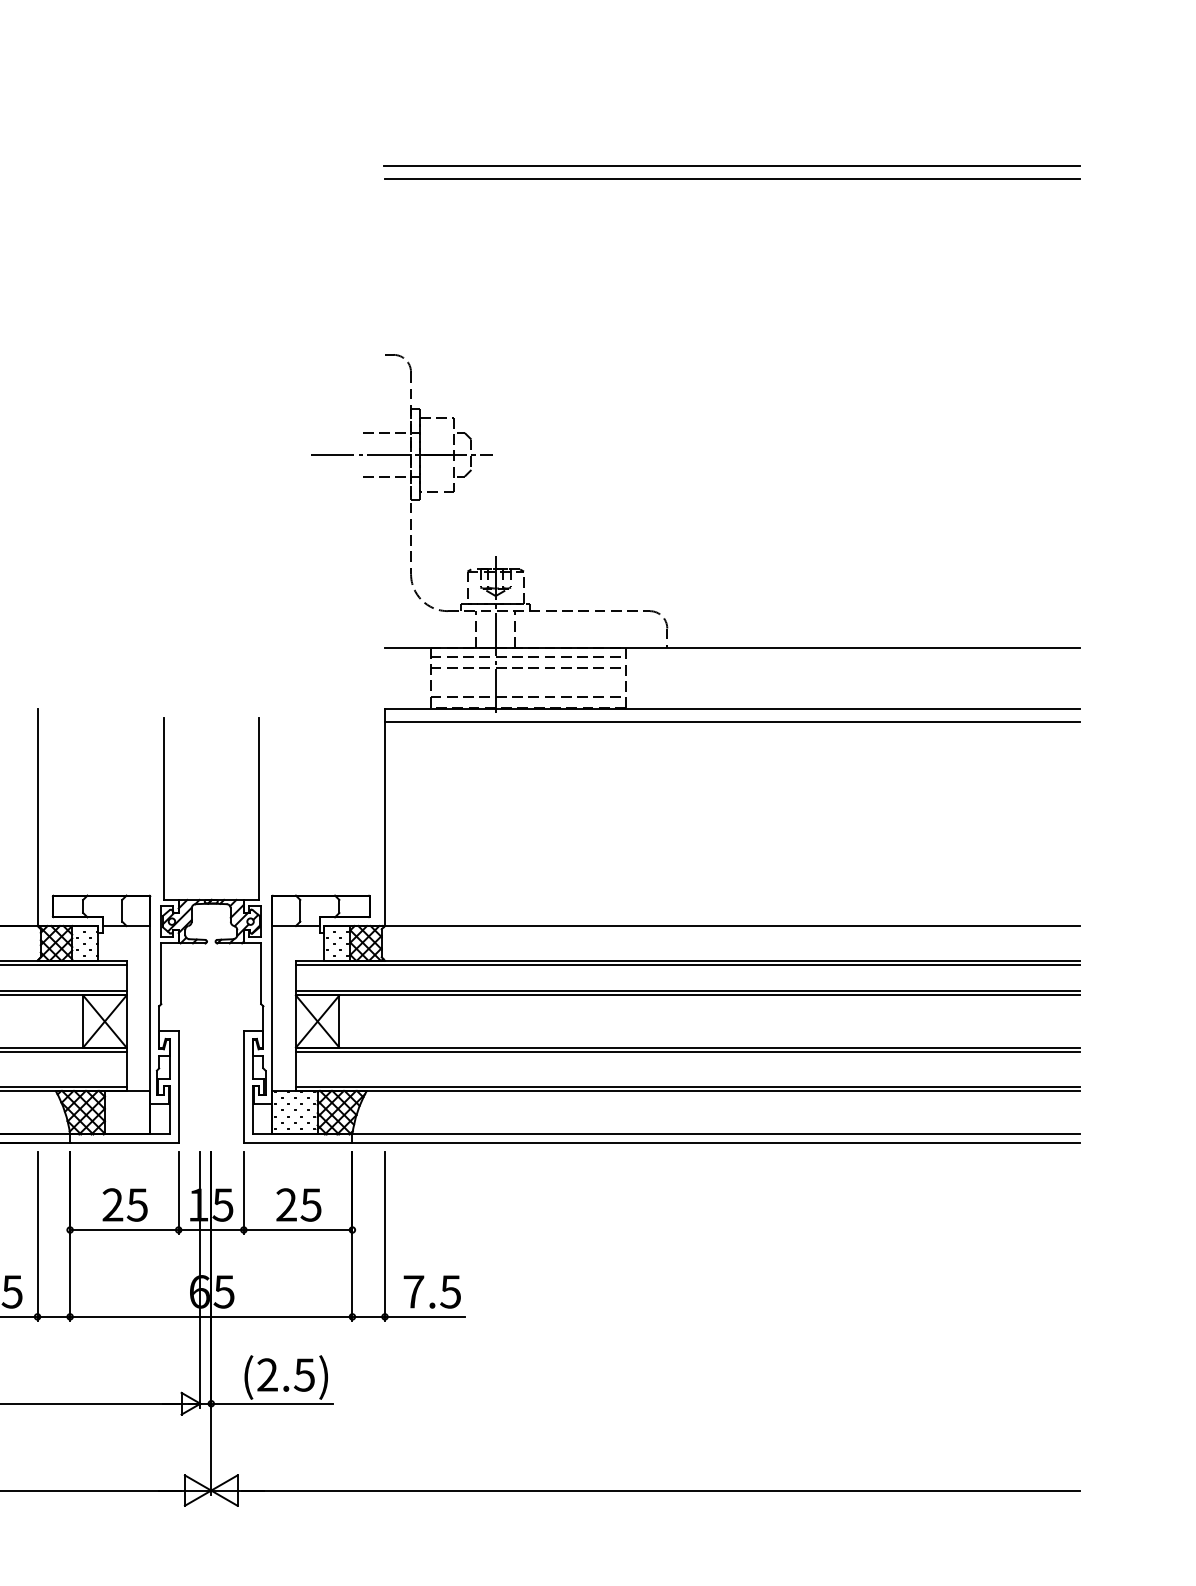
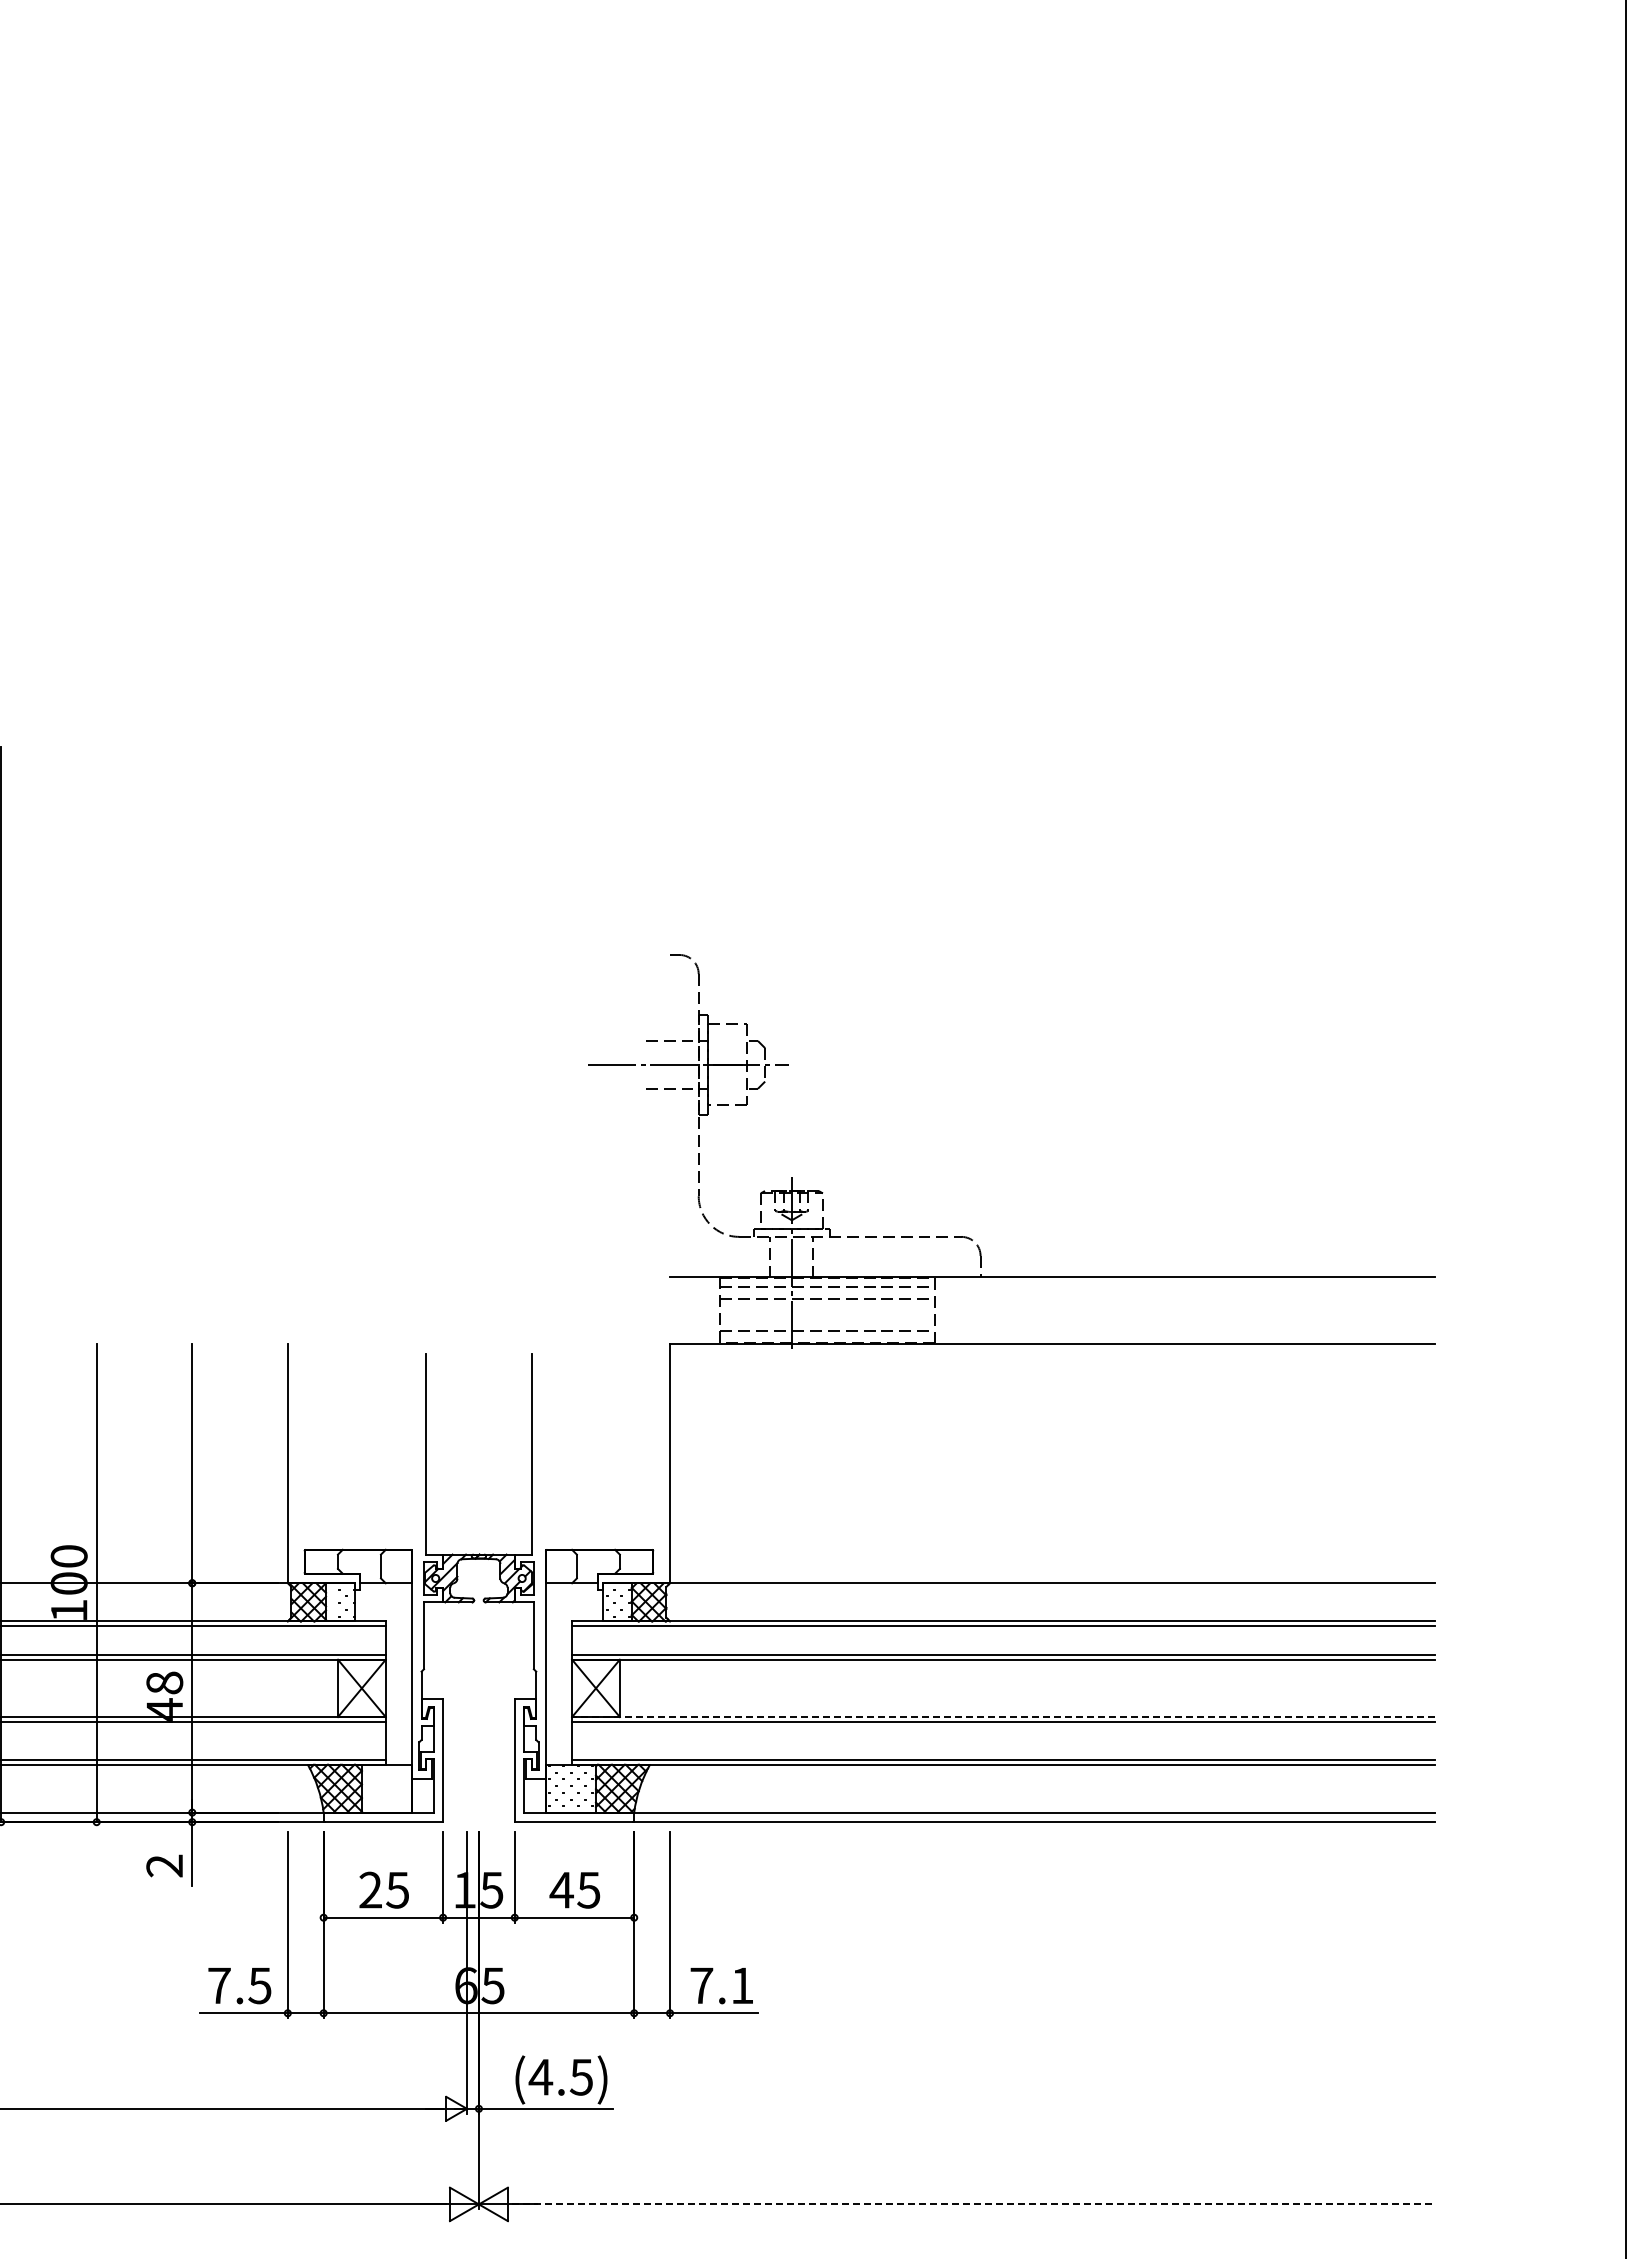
line: (731, 165) -> (1051, 746), removed
line: (732, 179) -> (1052, 761), removed
line: (732, 721) -> (1052, 1358), removed
line: (687, 1048) -> (1002, 1717), solid -> dashed
text: (286, 1204) -> (561, 1889), 25 -> 45
text: (449, 1291) -> (741, 1985), 7.5 -> 7.1
text: (267, 1374) -> (540, 2076), (2.5) -> (4.5)
line: (660, 1490) -> (973, 2204), solid -> dashed

